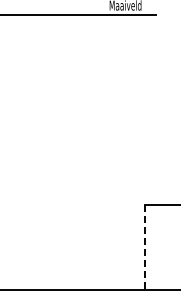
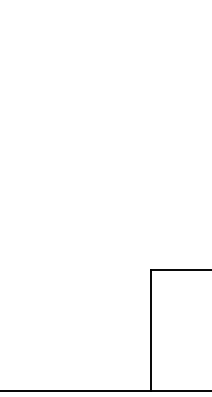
line: (144, 248) -> (151, 331), dashed -> solid

